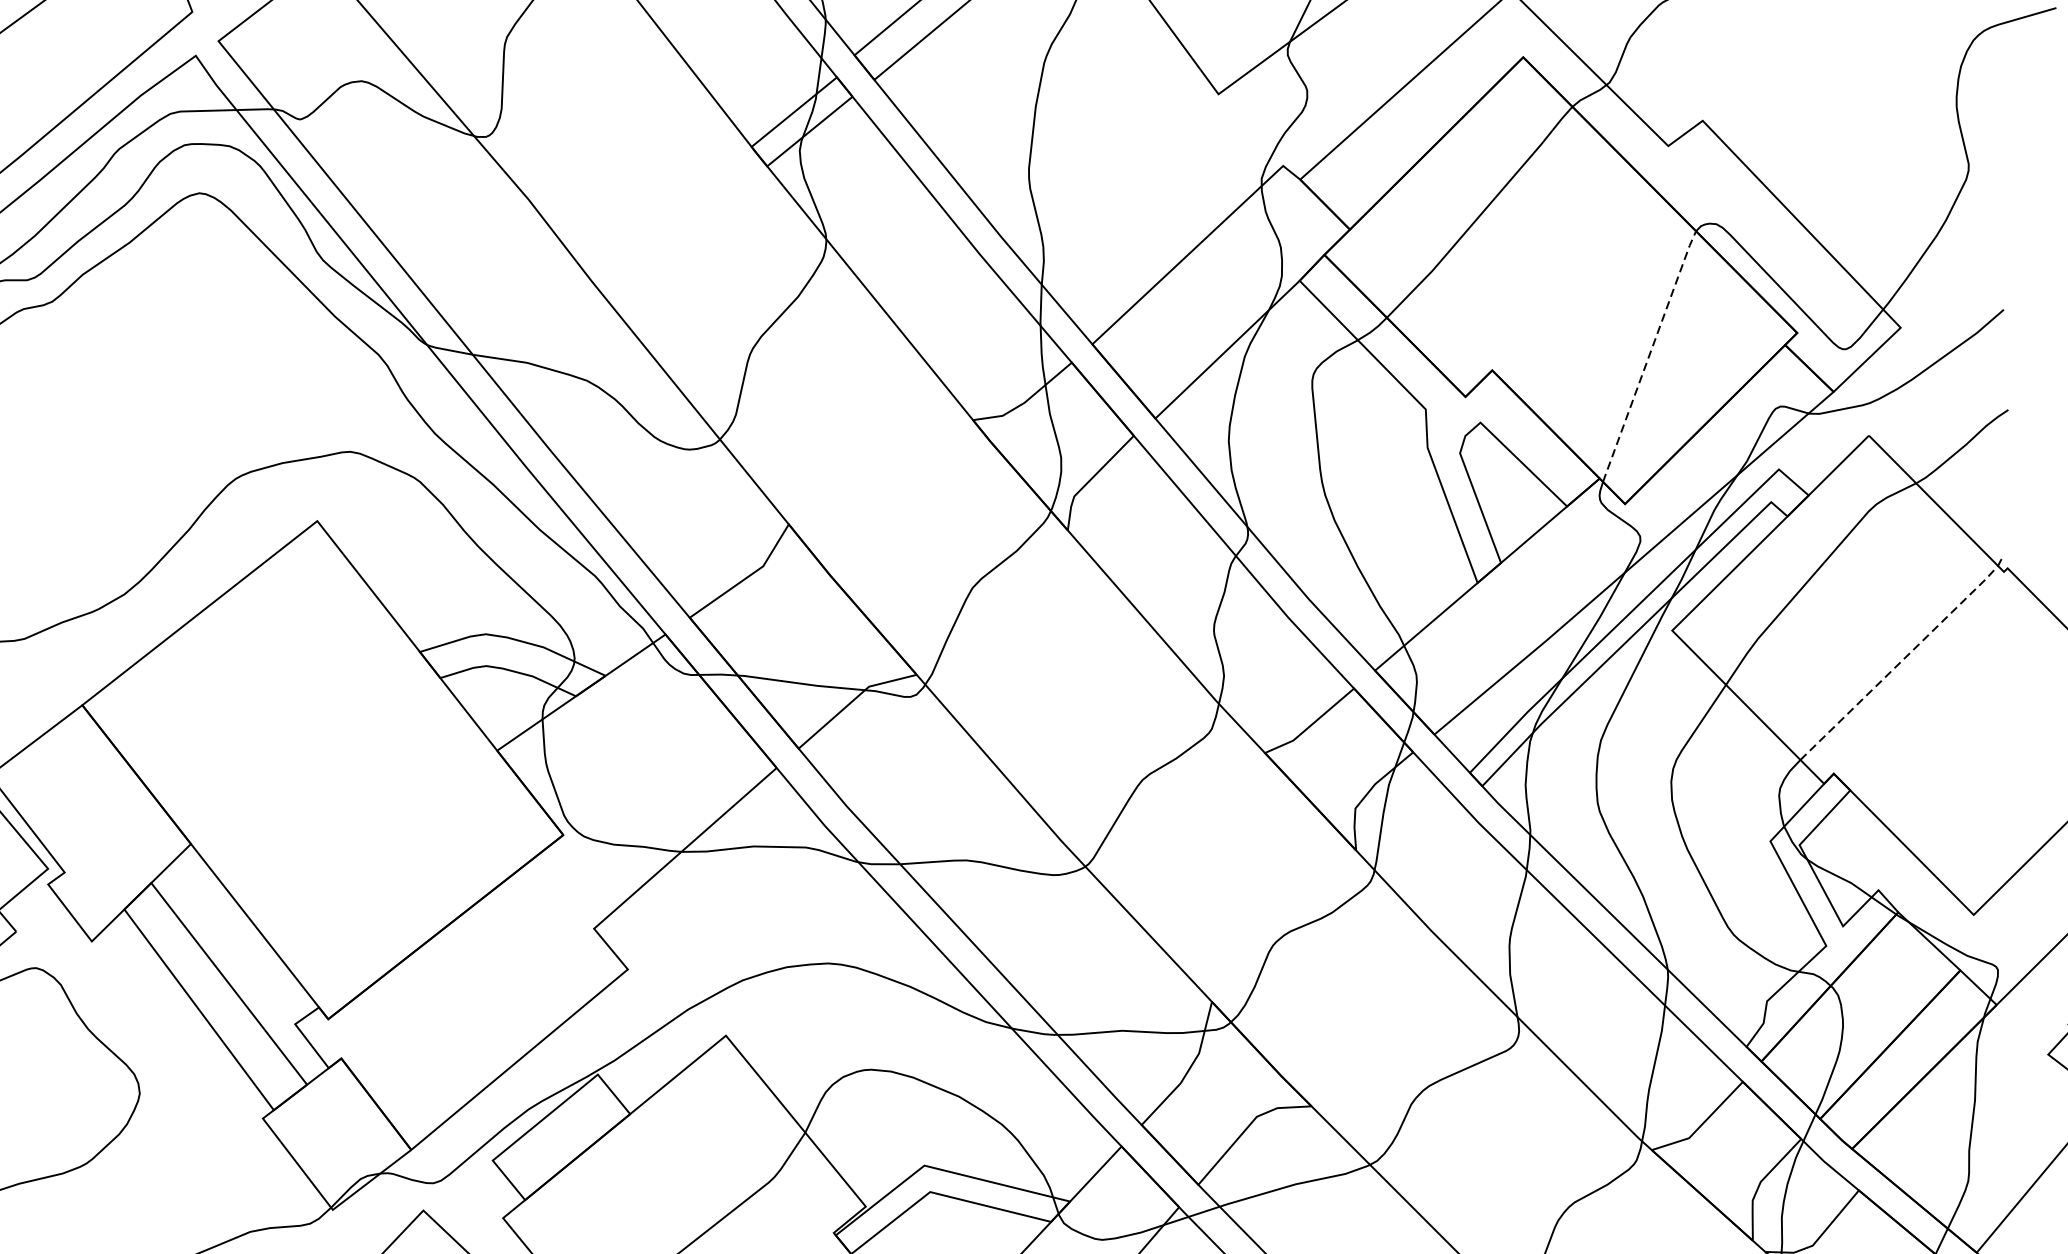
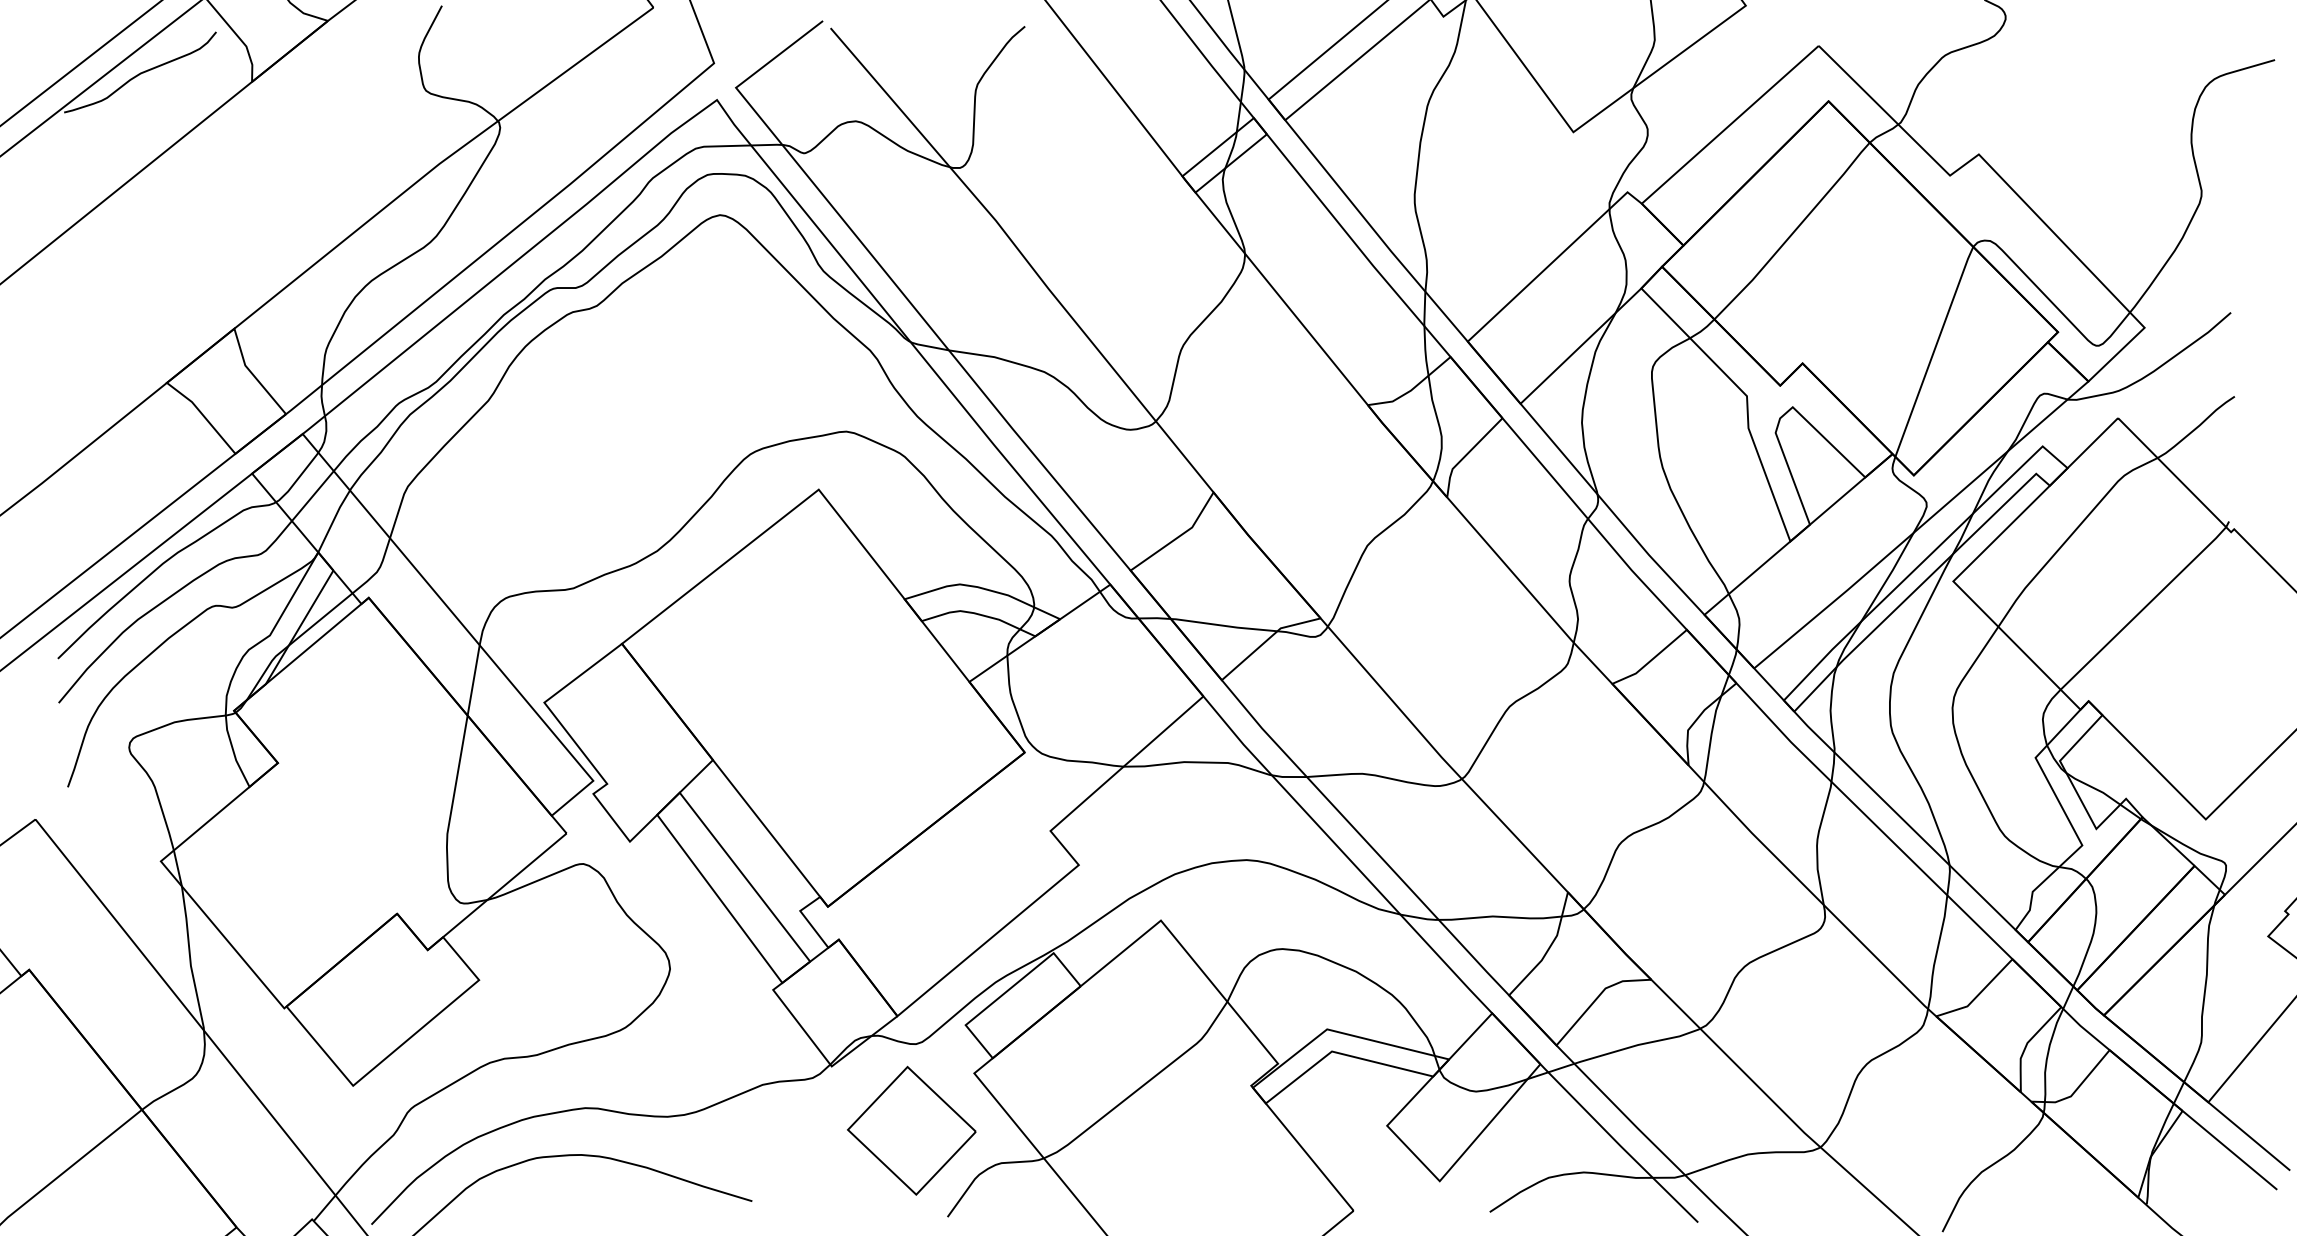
line: (1649, 354) -> (1934, 350), dashed -> solid
line: (1900, 663) -> (2144, 608), dashed -> solid

